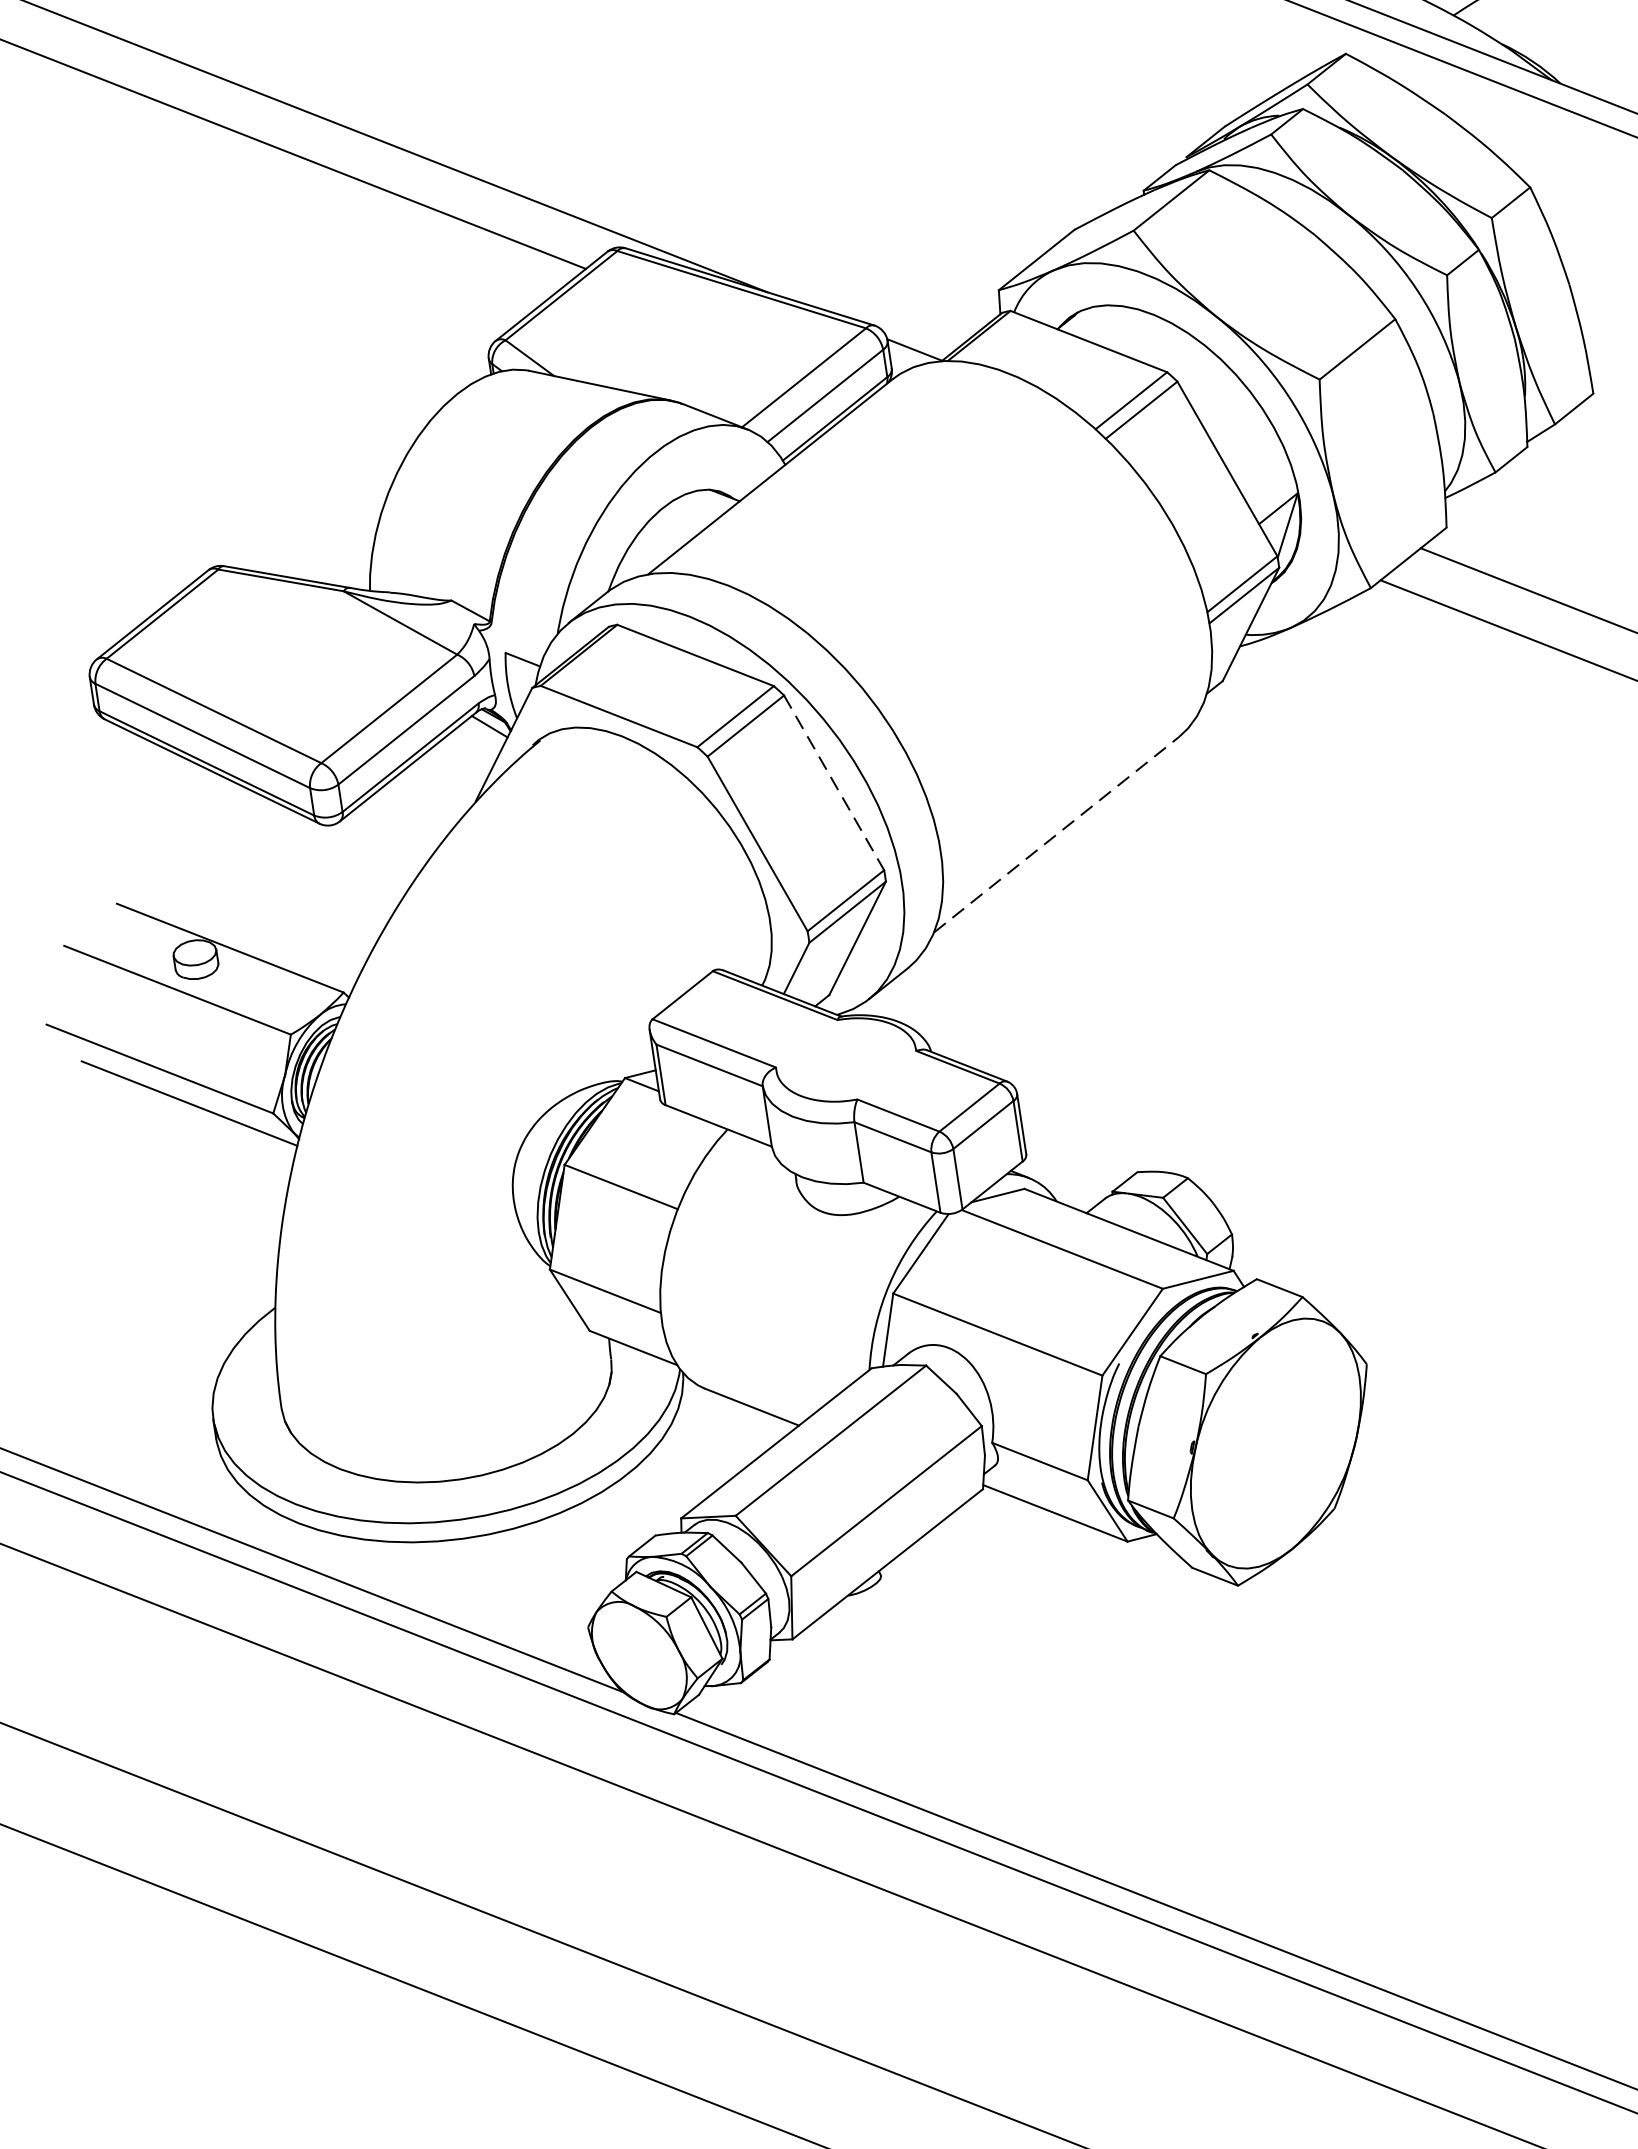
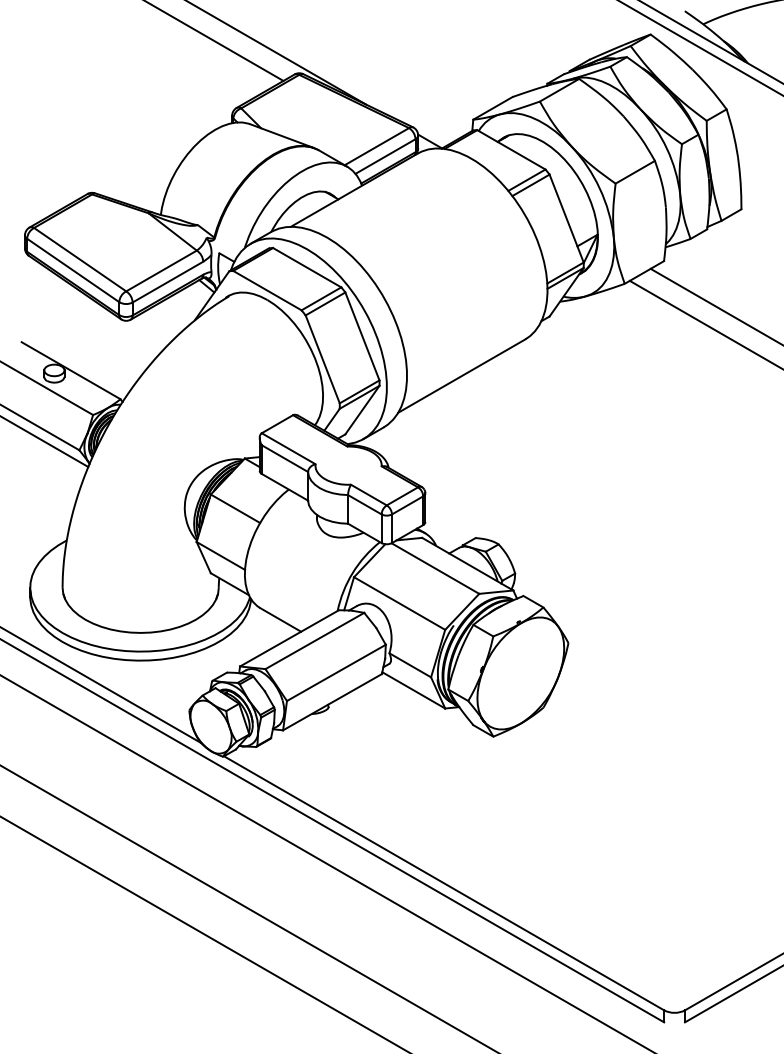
line: (834, 782) -> (362, 336), dashed -> solid
line: (1057, 833) -> (462, 375), dashed -> solid

